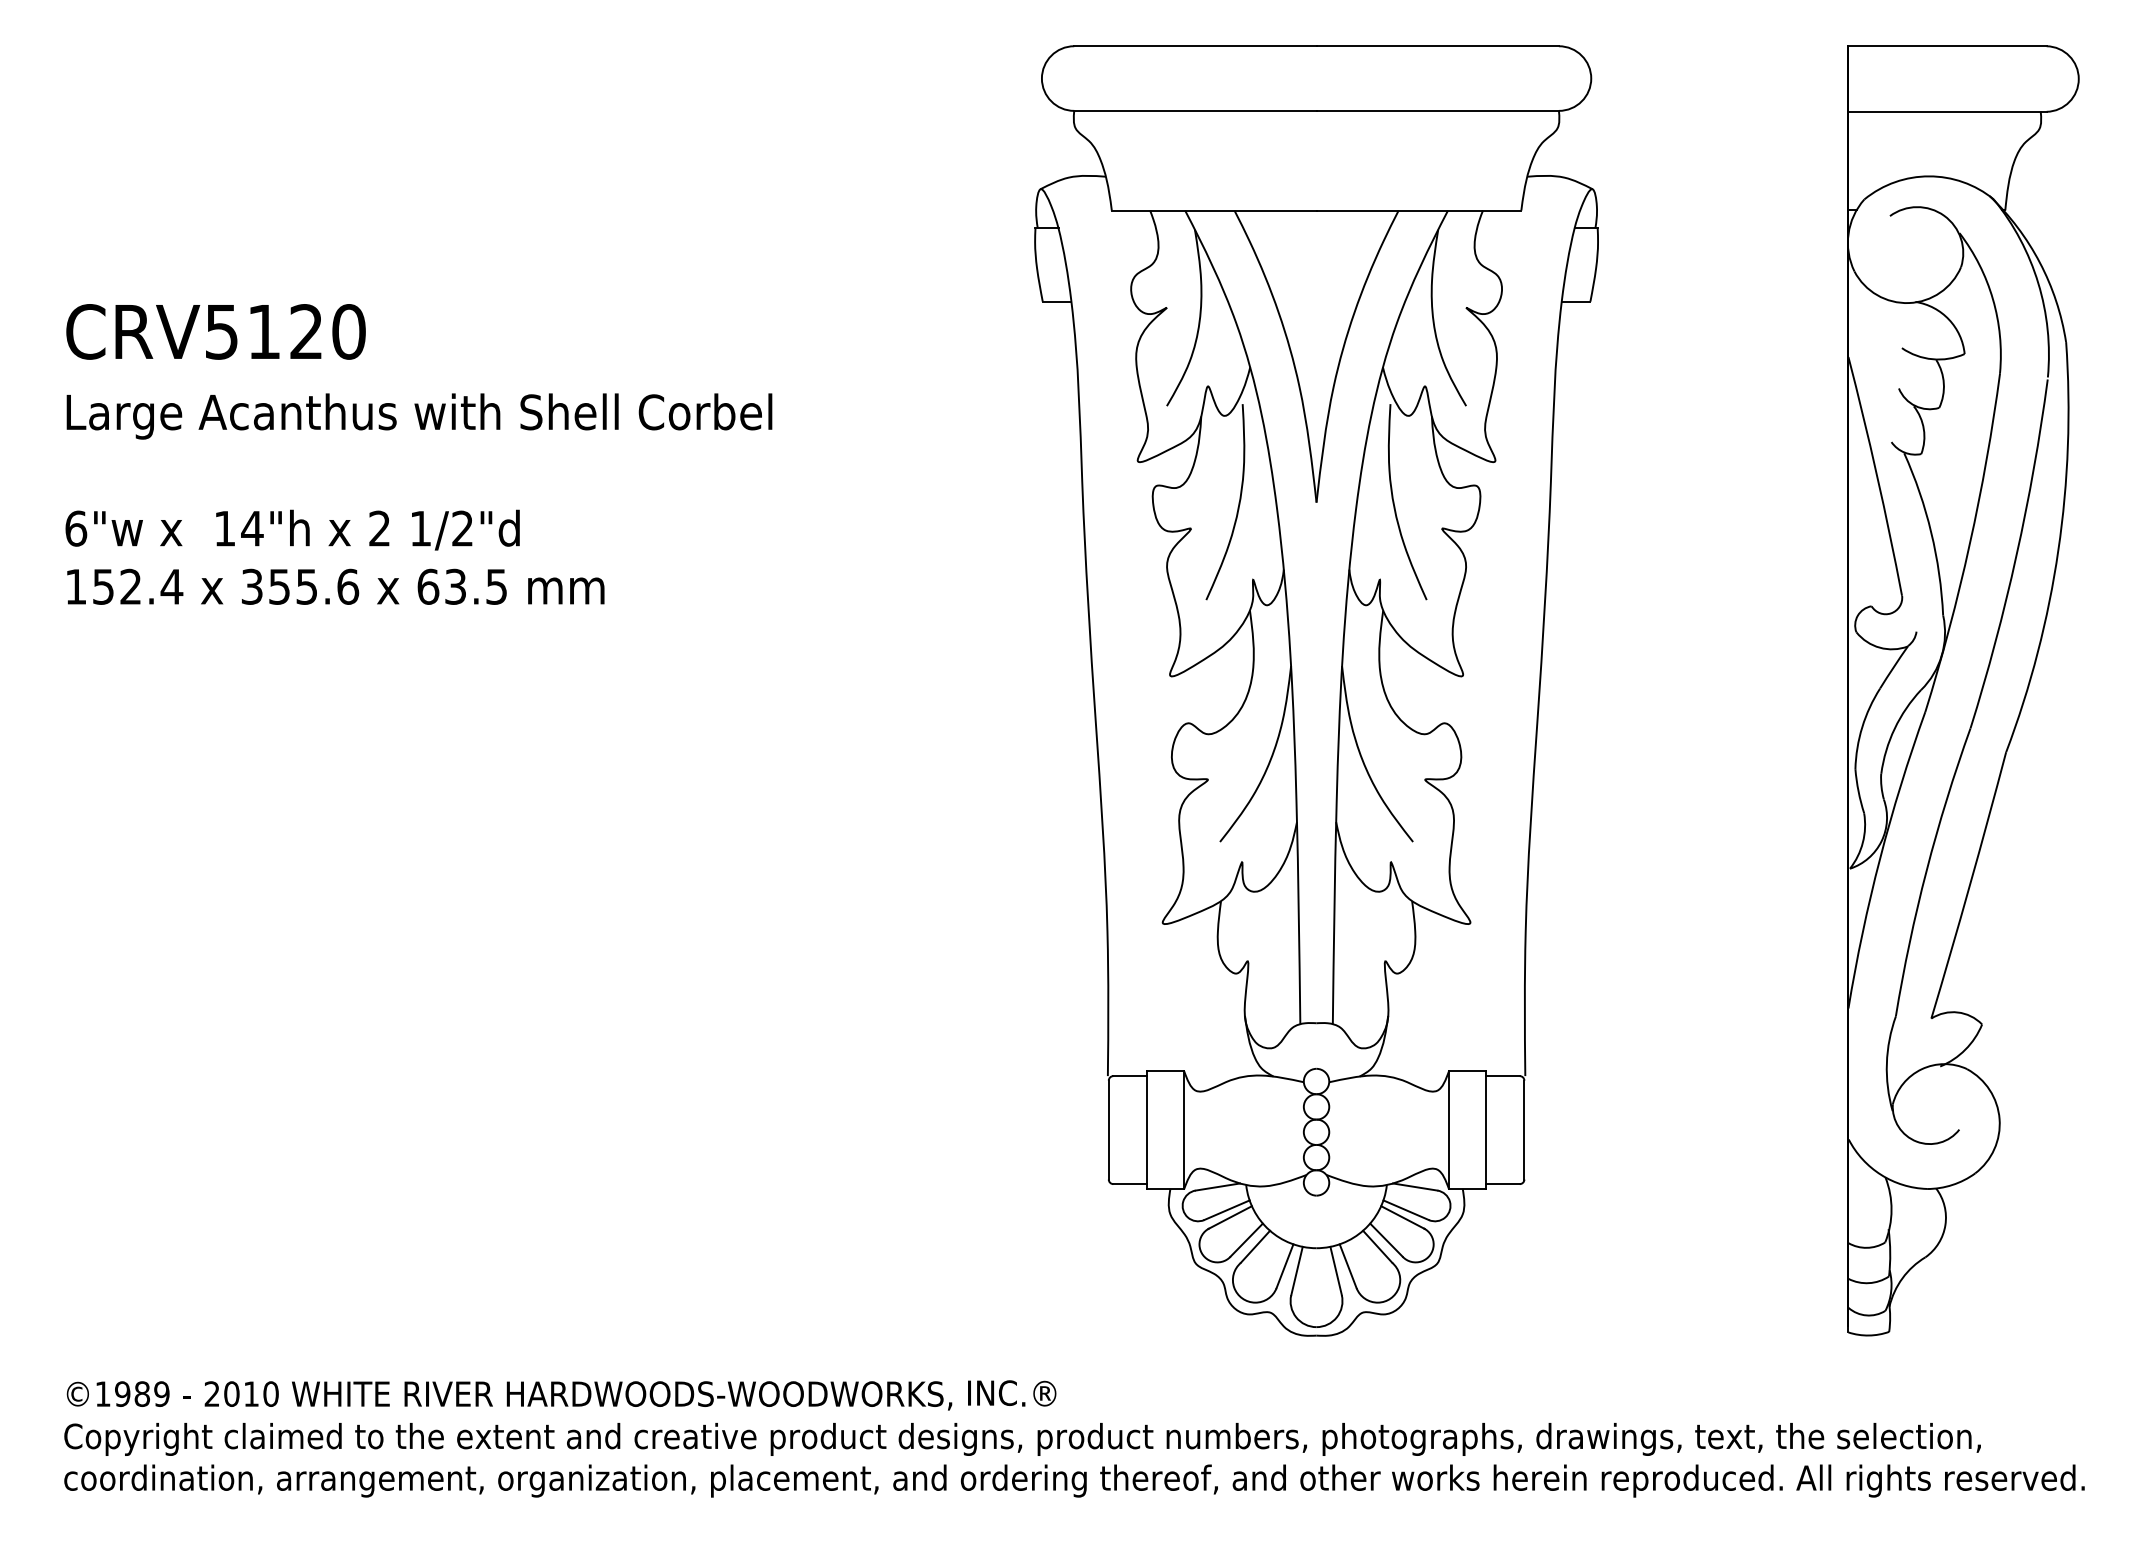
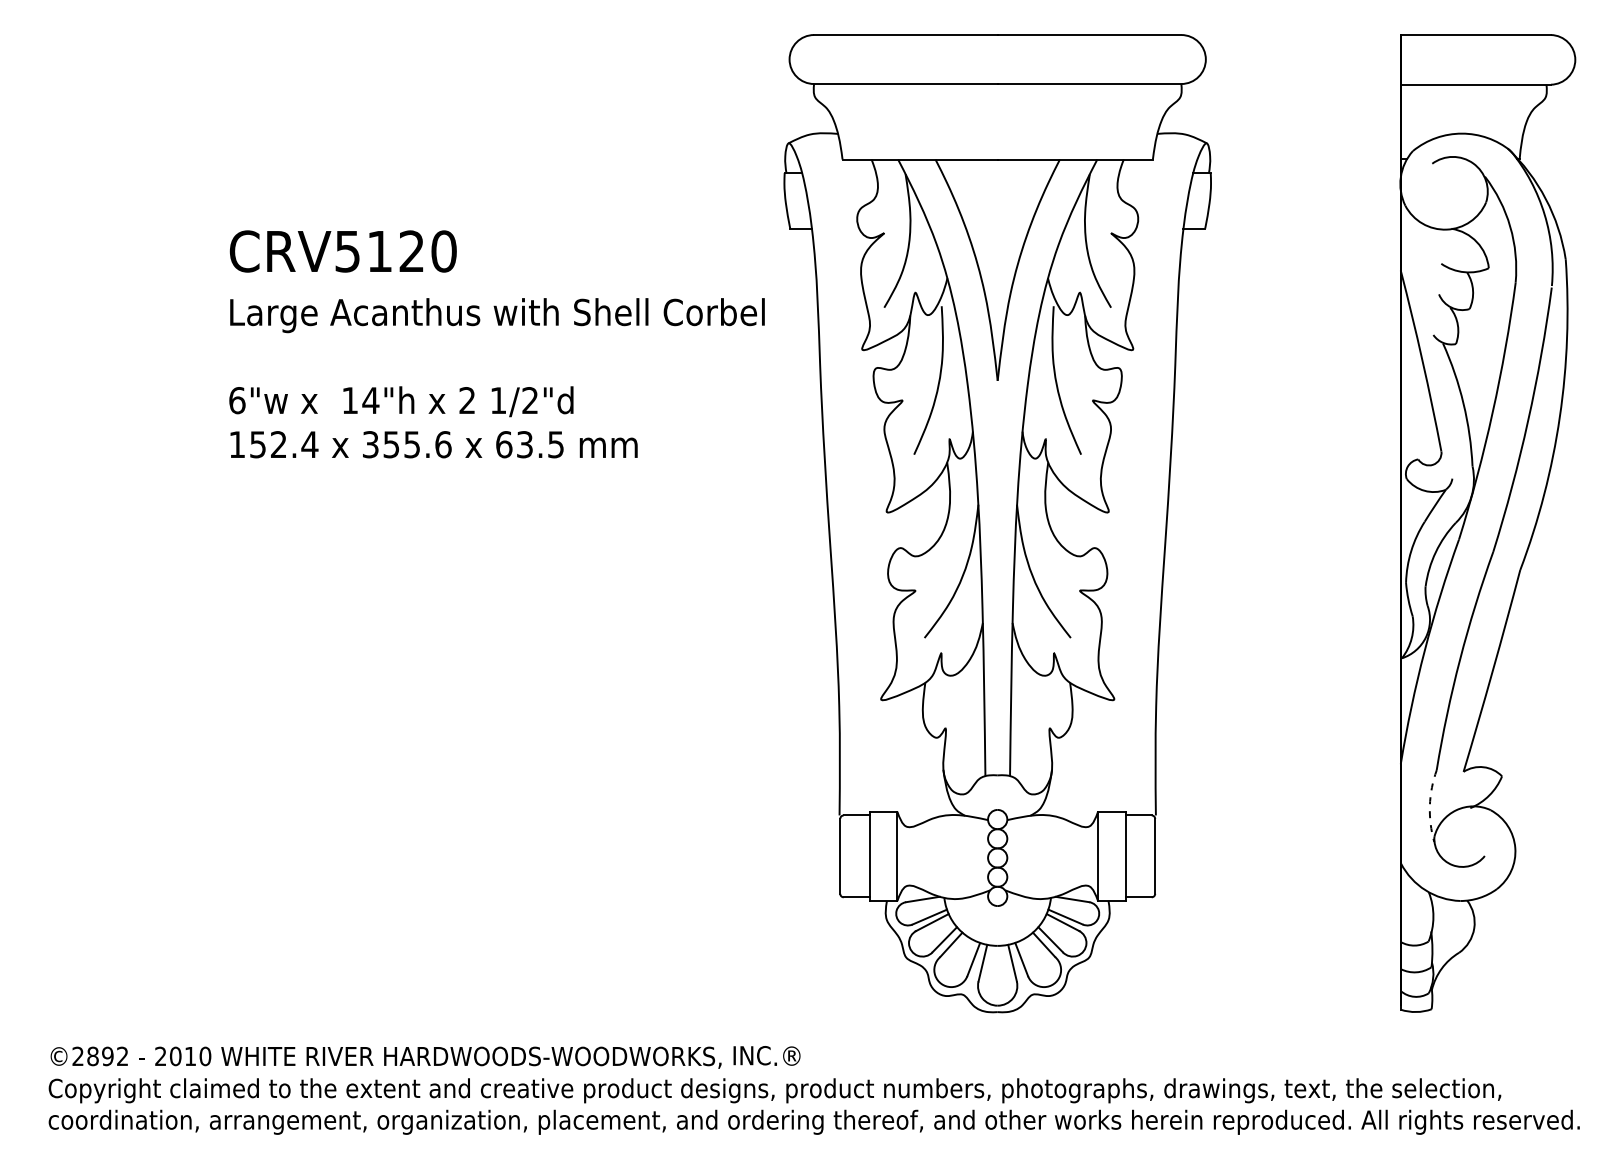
text: (418, 454) -> (496, 344), moved
arc: (1886, 1063) -> (1429, 805), solid -> dashed
text: (132, 1393) -> (100, 1055), ©1989 -> ©2892

